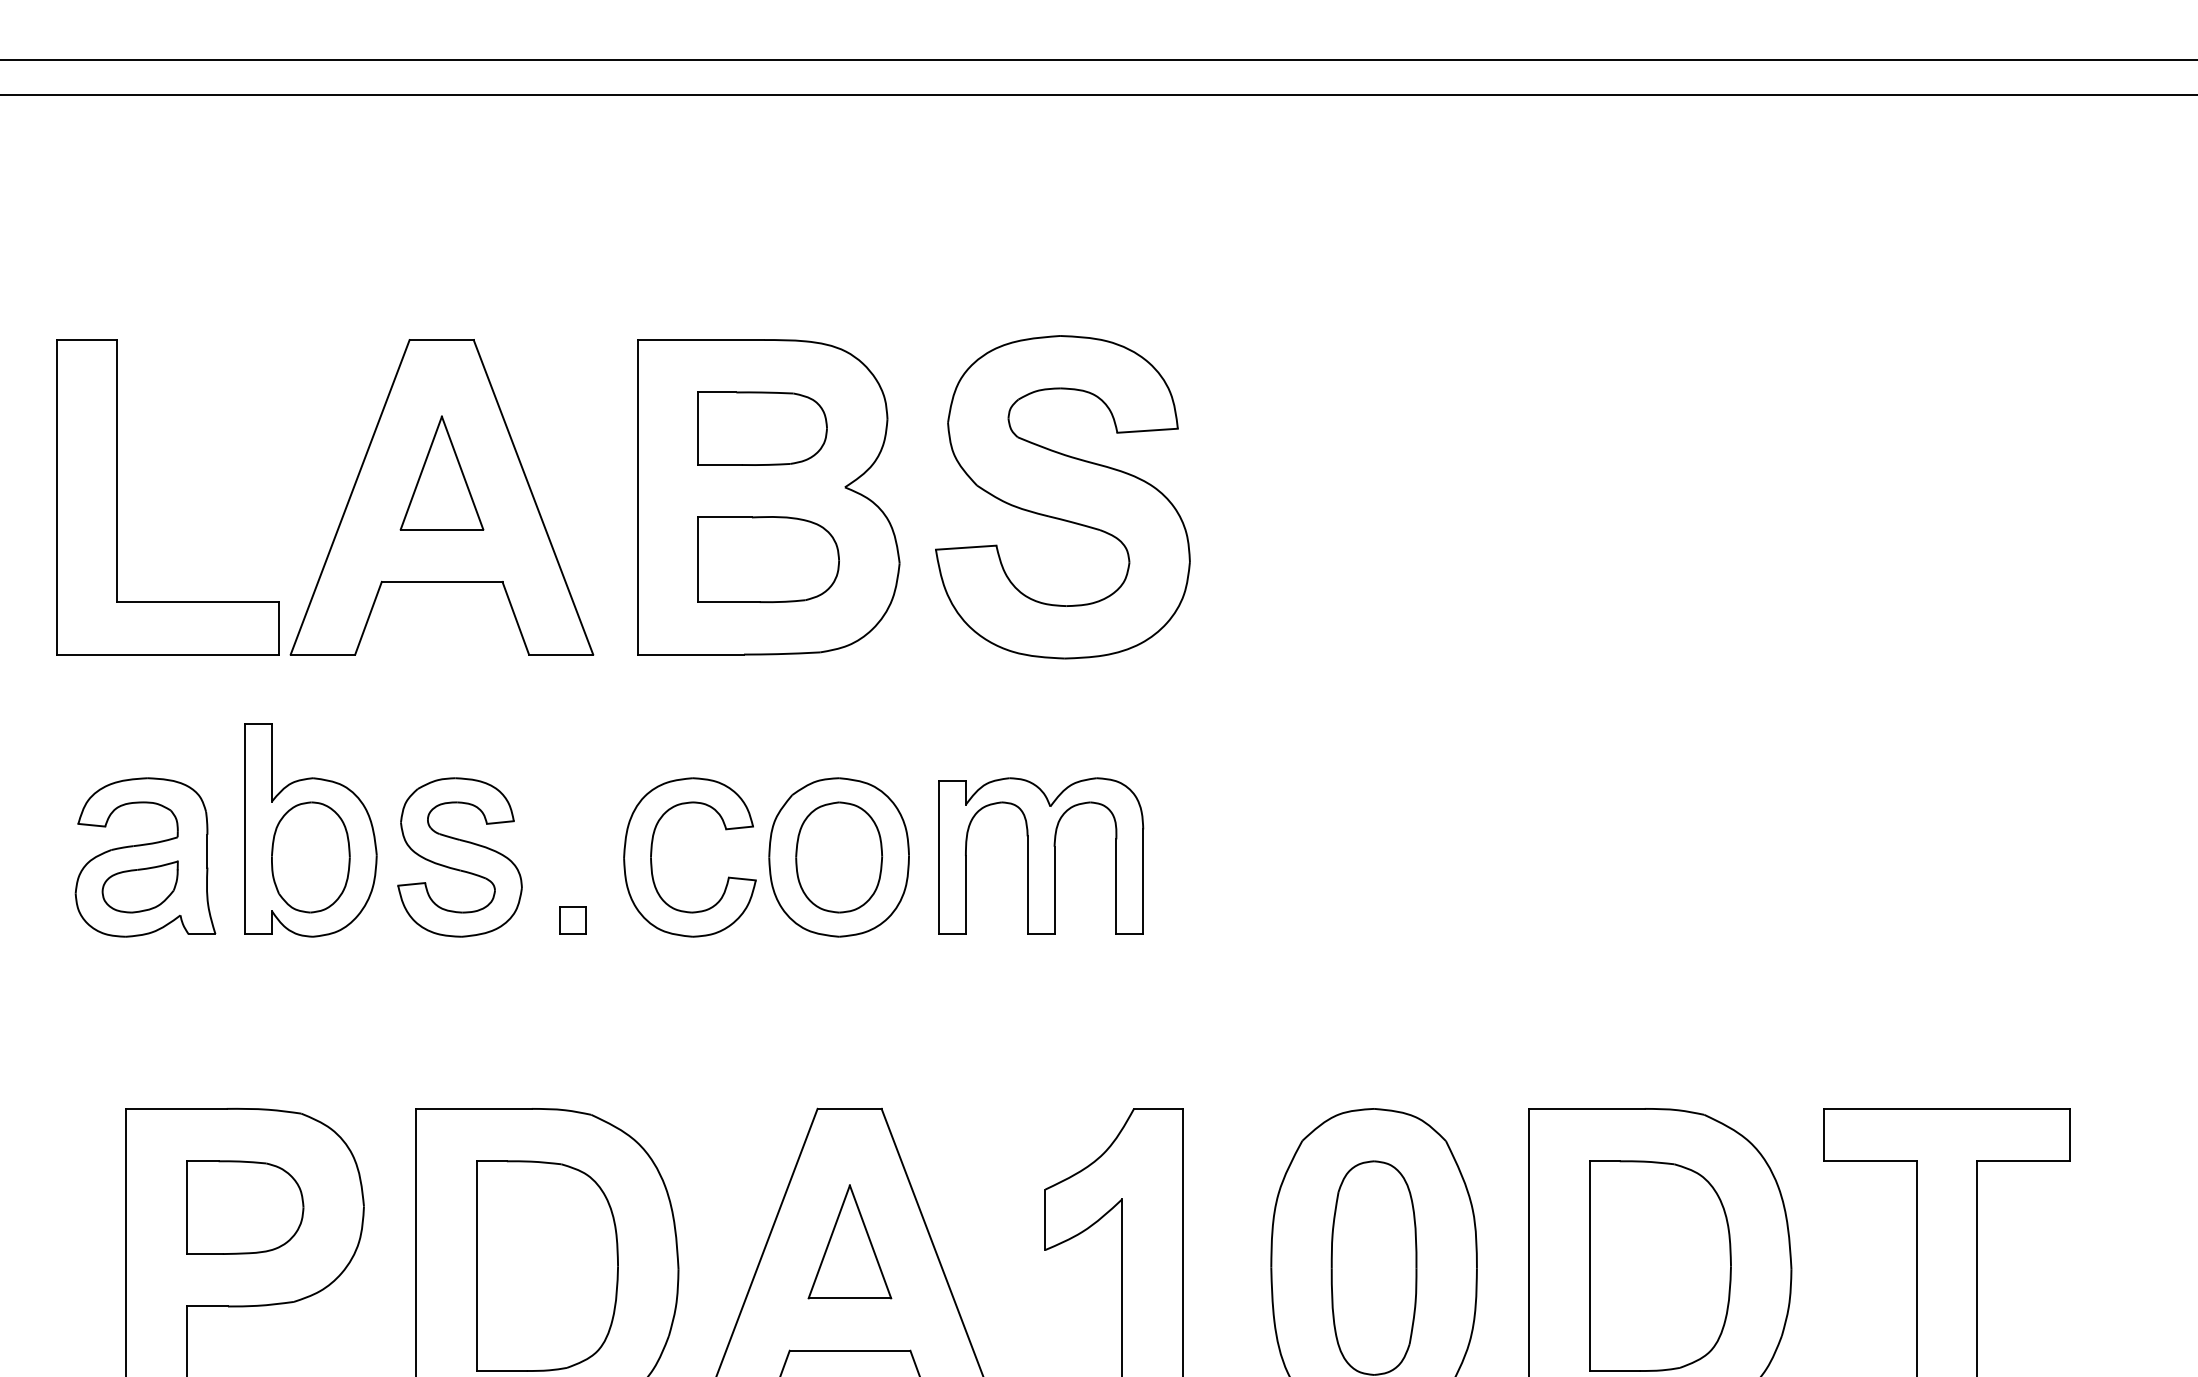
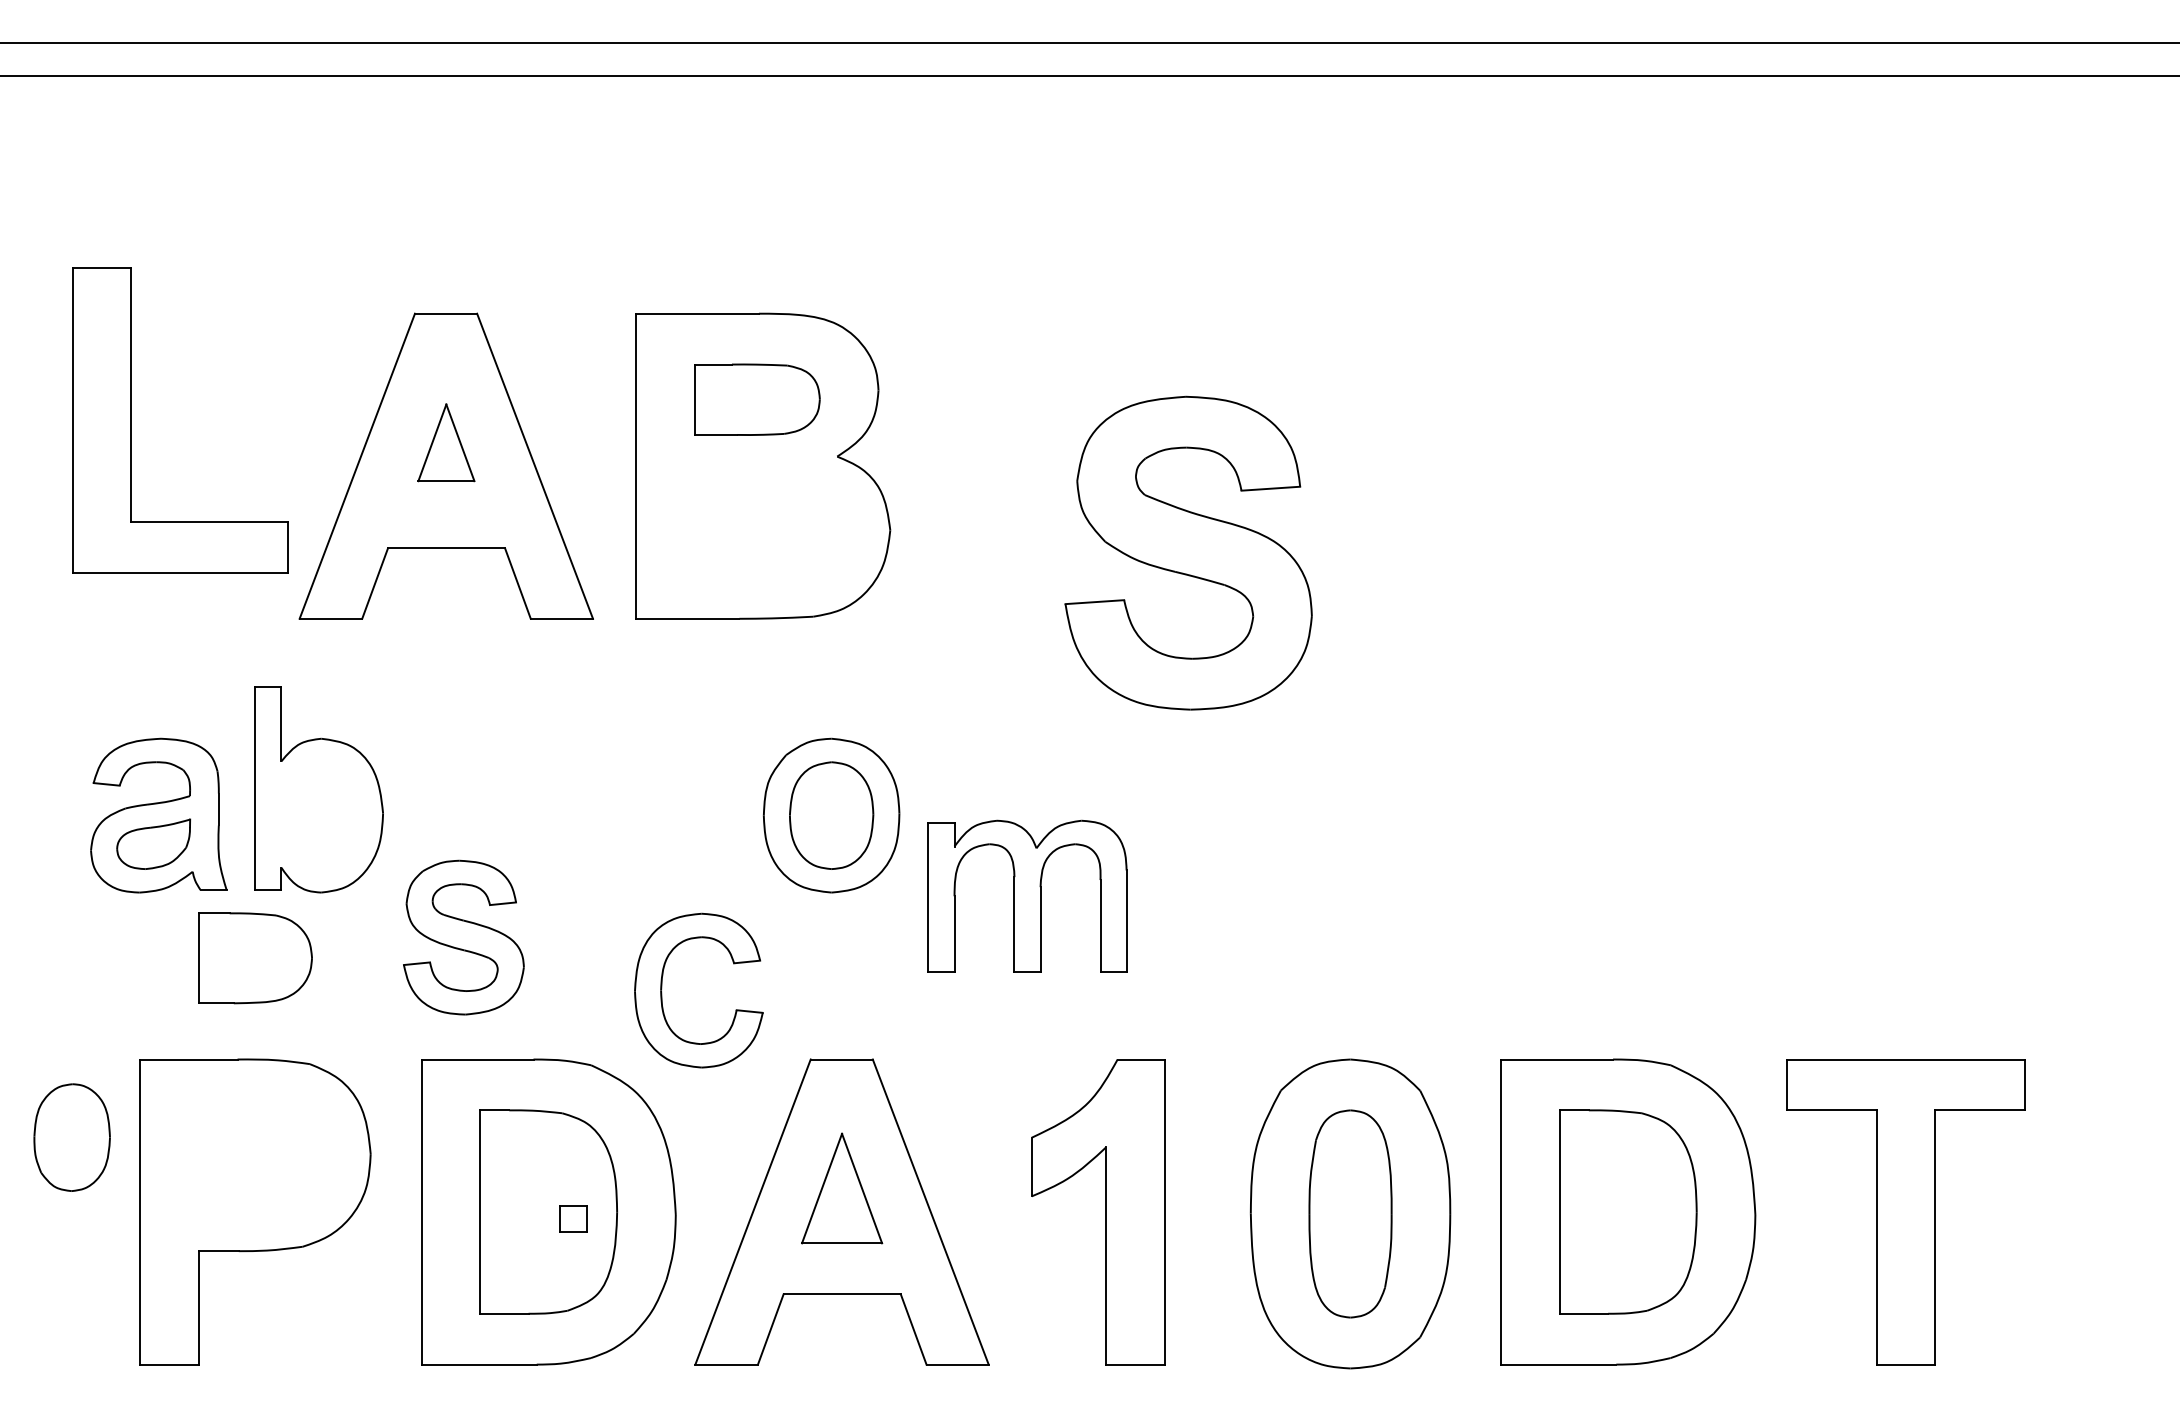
part: (442, 472) -> (446, 442), size x0.7
part: (1062, 496) -> (1188, 552), moved
part: (117, 497) -> (131, 420), moved
part: (768, 559) -> (763, 526), removed
part: (652, 855) -> (662, 988), moved
part: (1041, 855) -> (1027, 895), moved
part: (310, 857) -> (71, 1137), moved
part: (459, 857) -> (463, 937), moved
part: (573, 920) -> (573, 1218), moved
part: (245, 1207) -> (255, 958), moved

